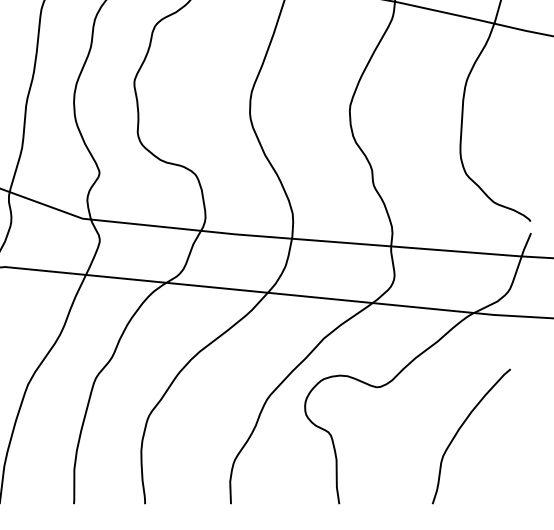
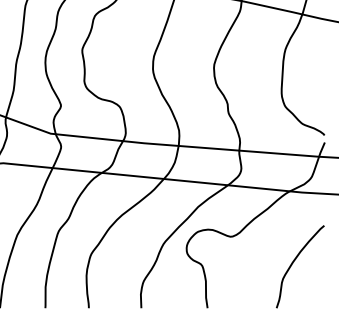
curve: (460, 431) -> (293, 263), moved

